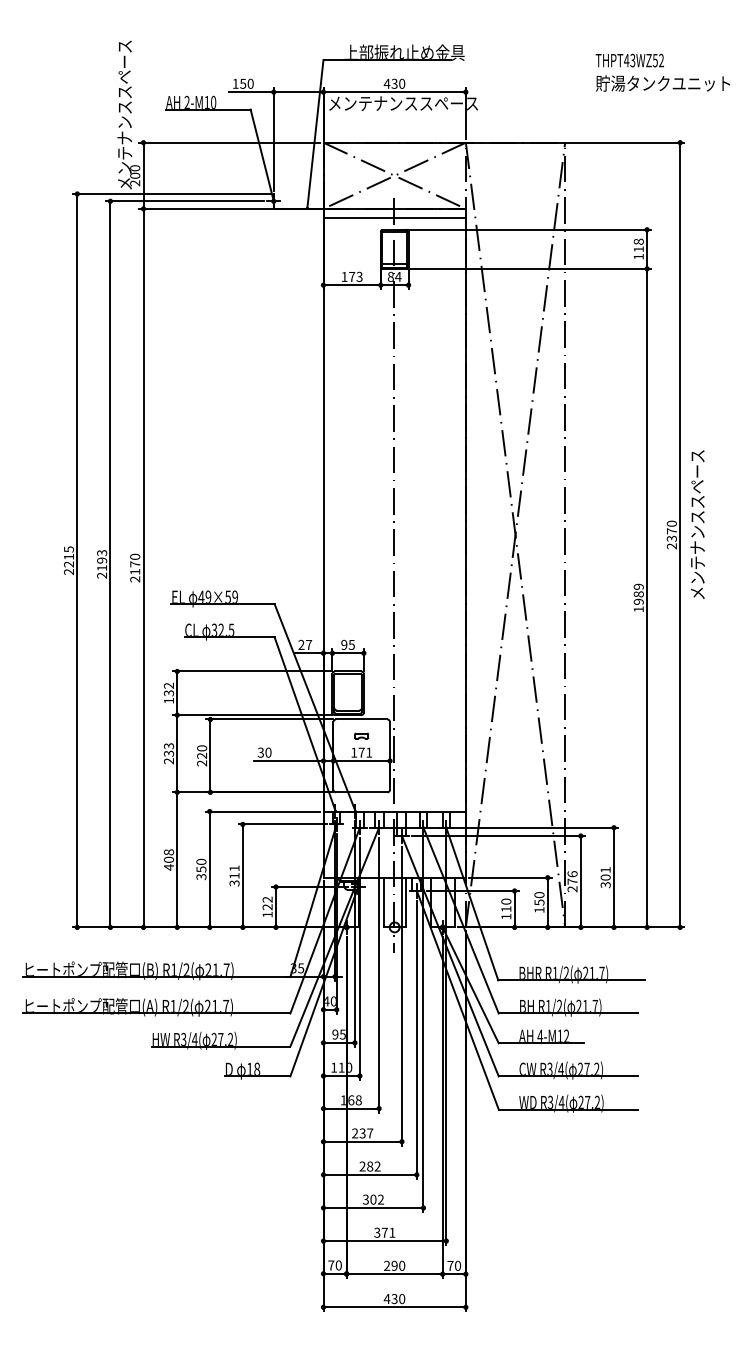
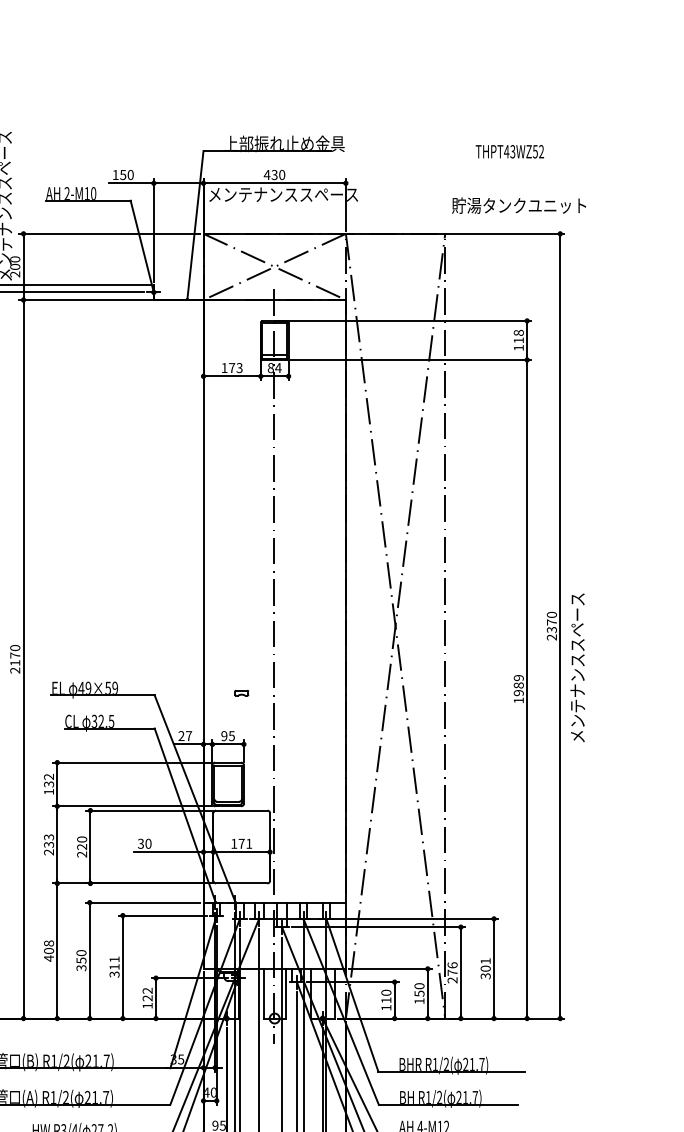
text: (662, 83) -> (518, 205), moved
line: (394, 217) -> (274, 308), removed
text: (697, 524) -> (577, 667), moved
part: (361, 735) -> (241, 692), moved

